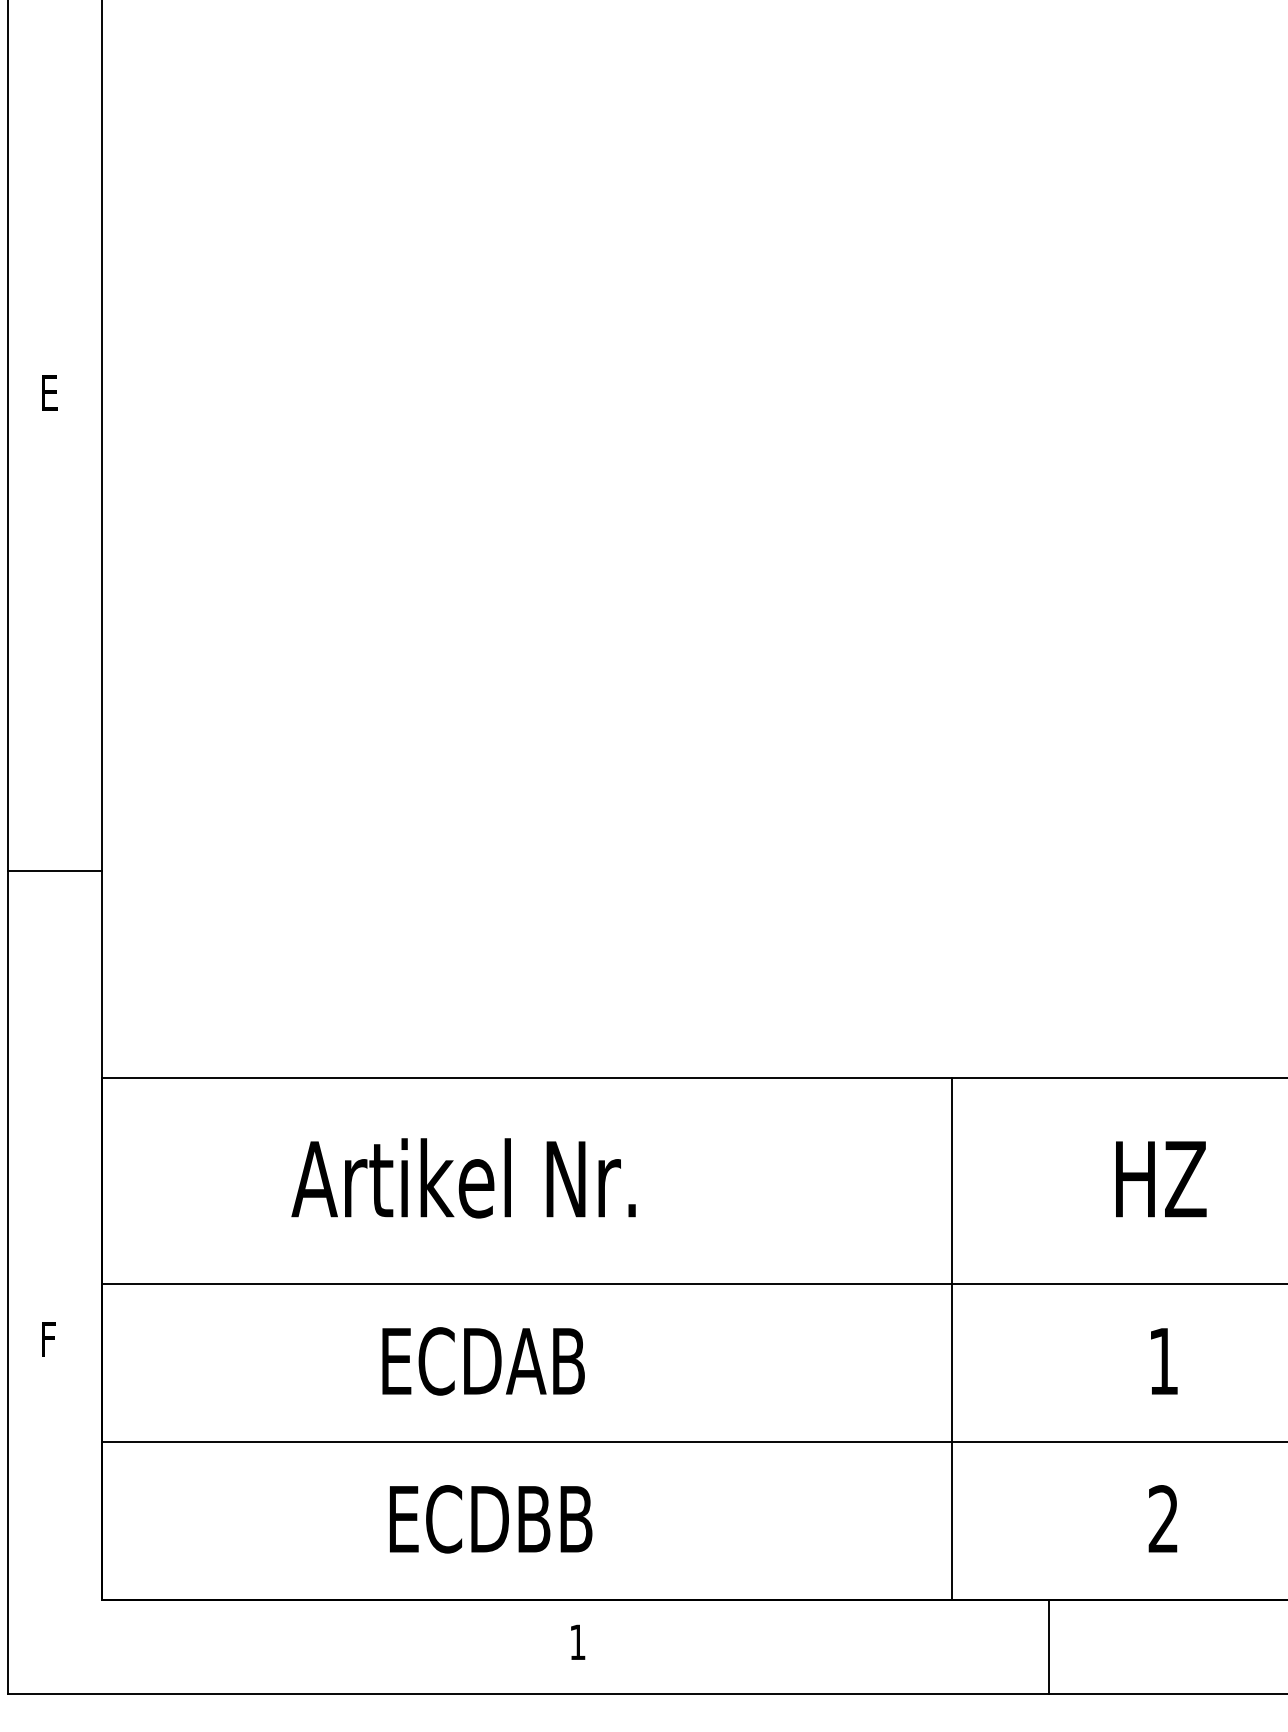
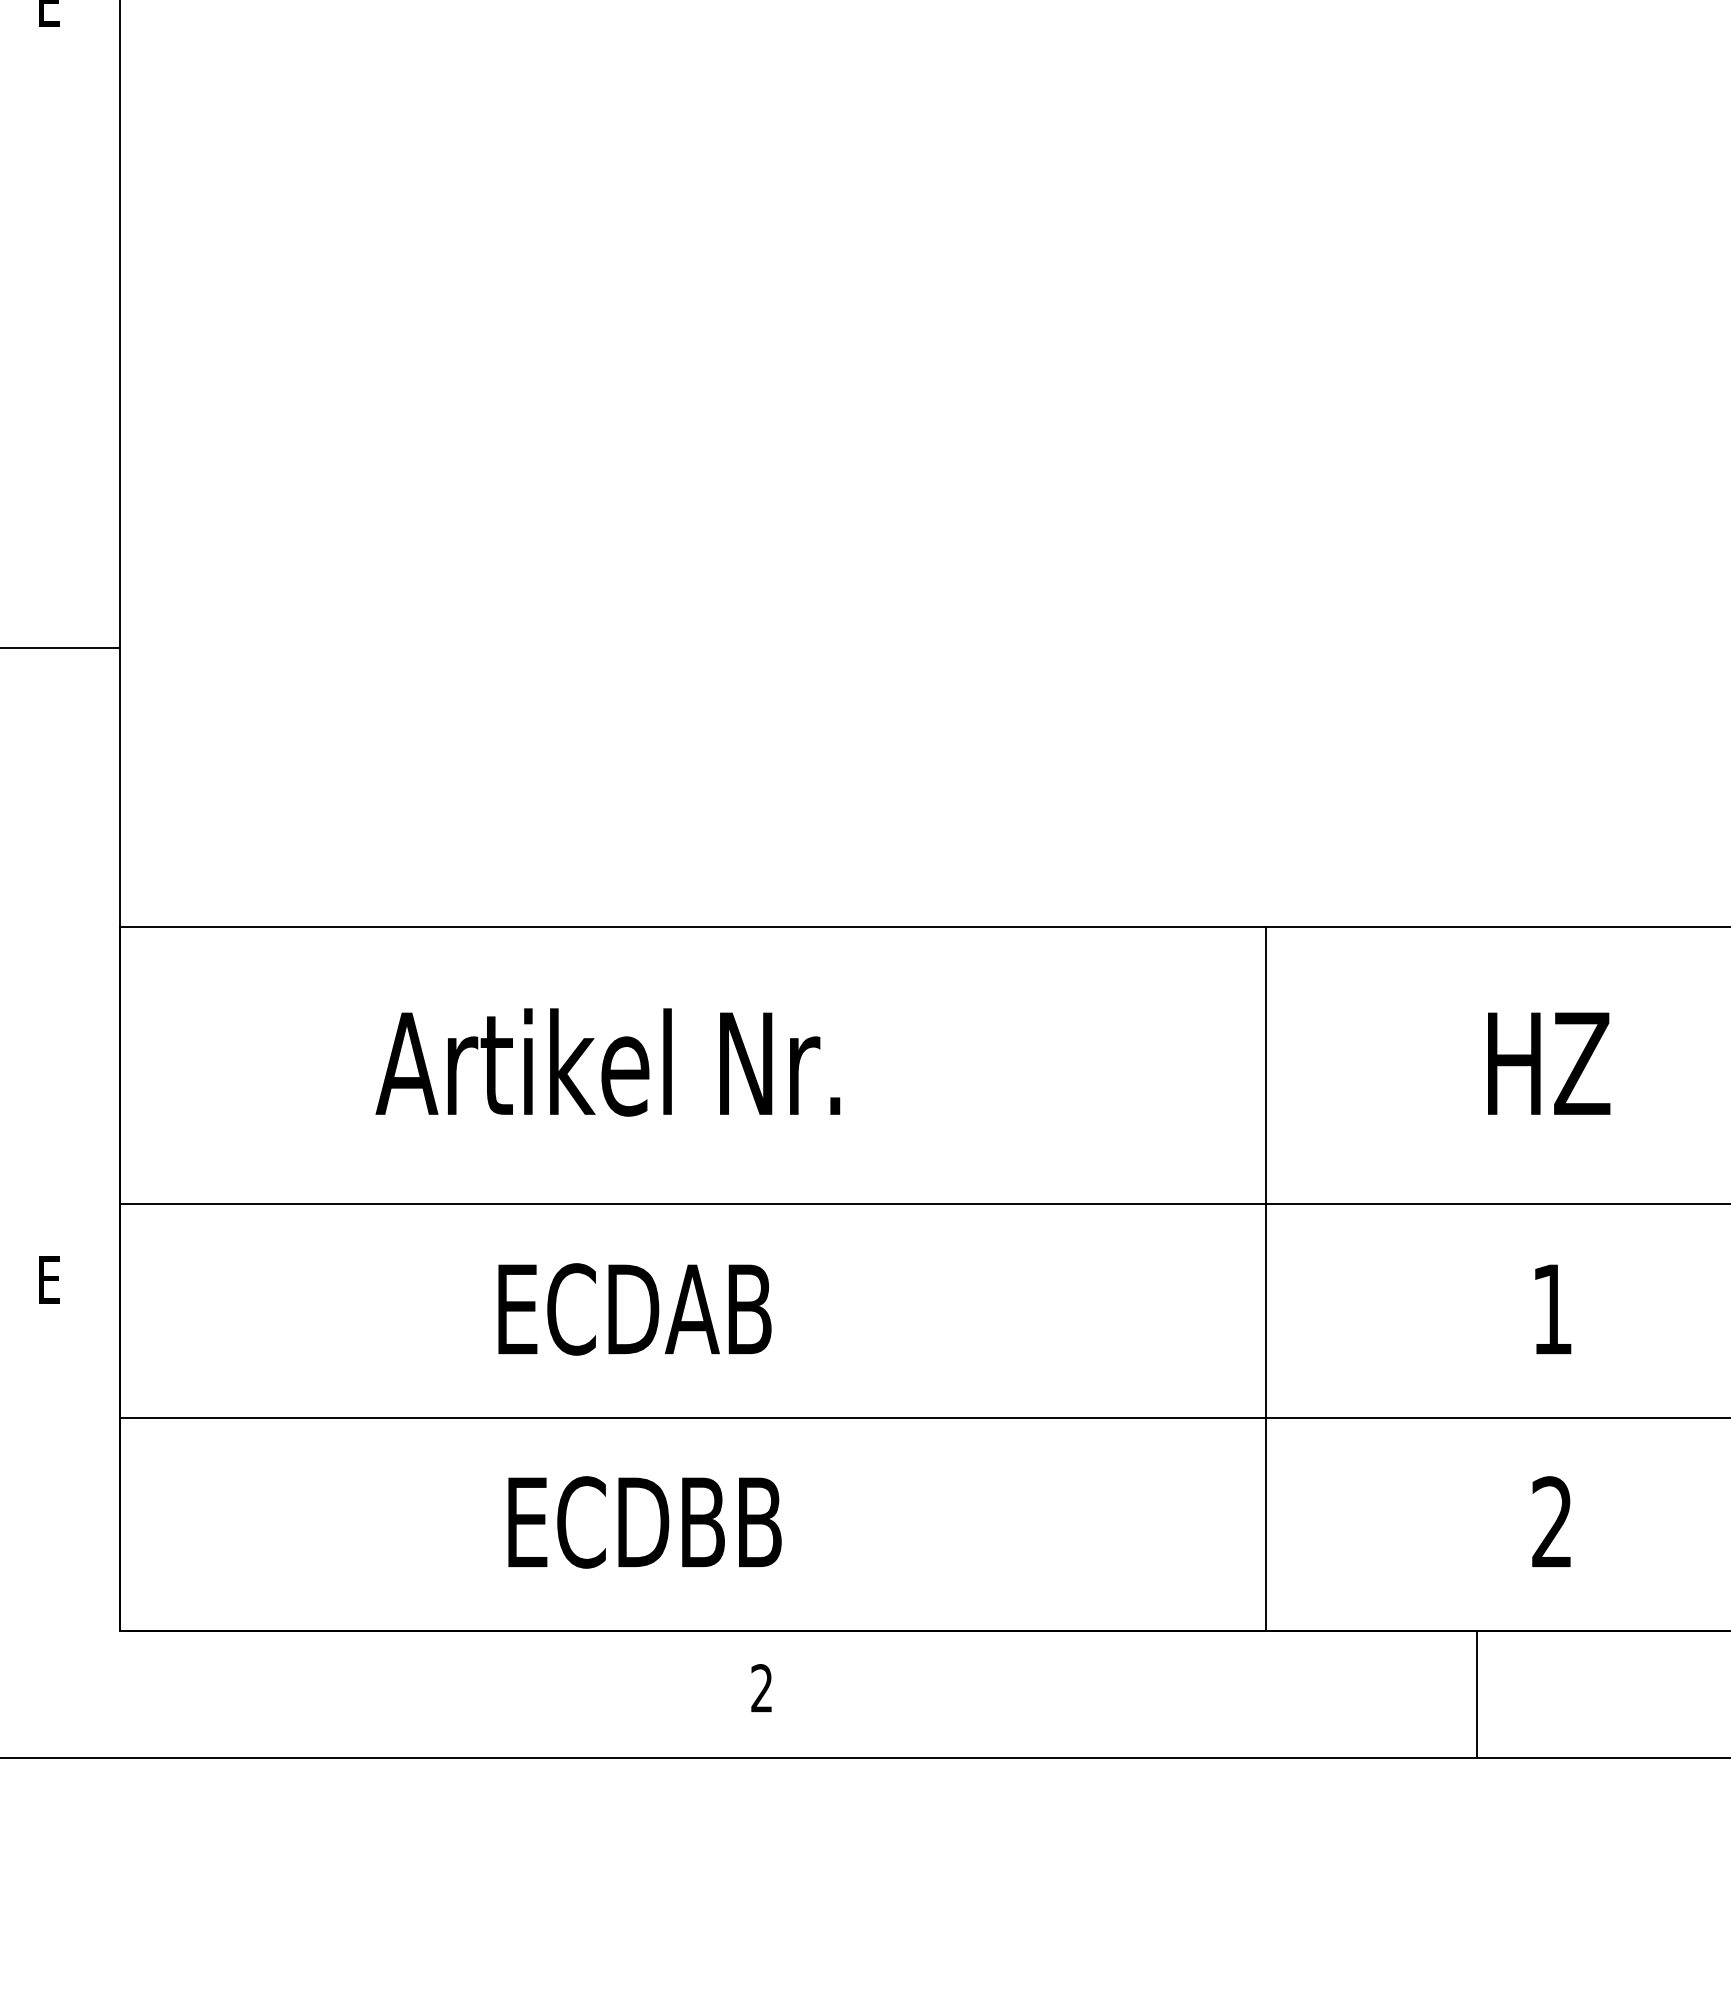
text: (51, 1339) -> (51, 1279), F -> E
text: (577, 1641) -> (761, 1687), 1 -> 2
line: (1048, 1646) -> (1476, 1694), moved

